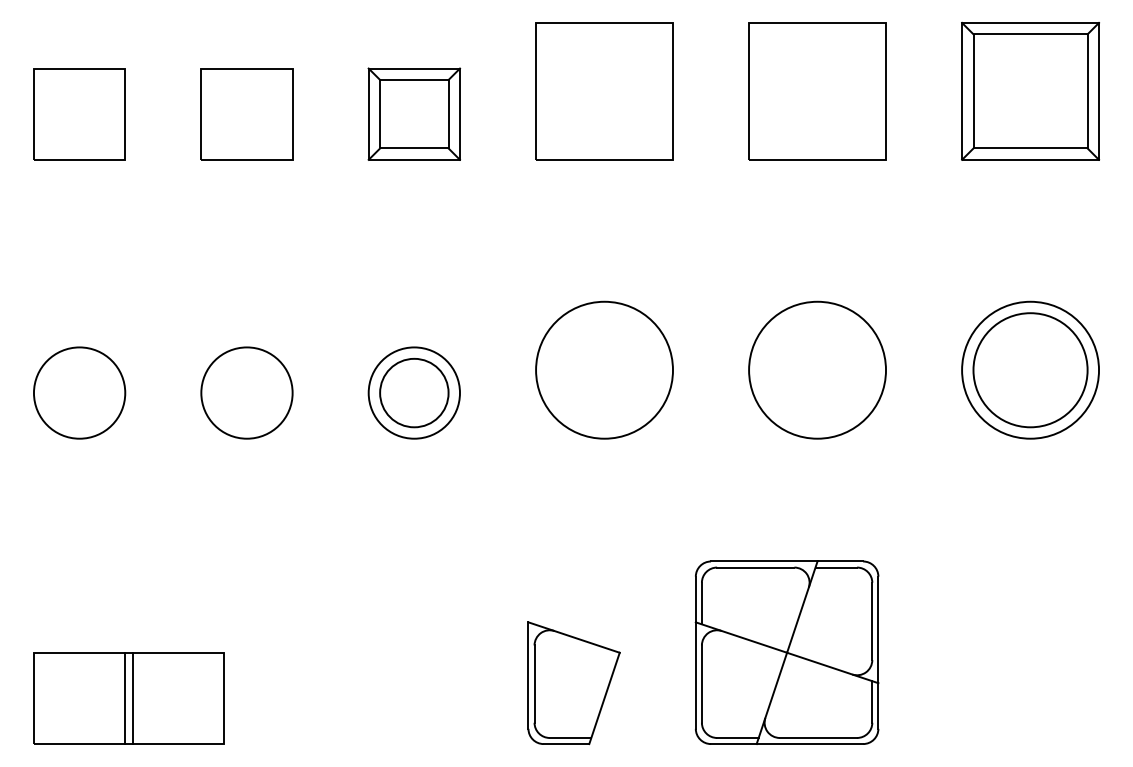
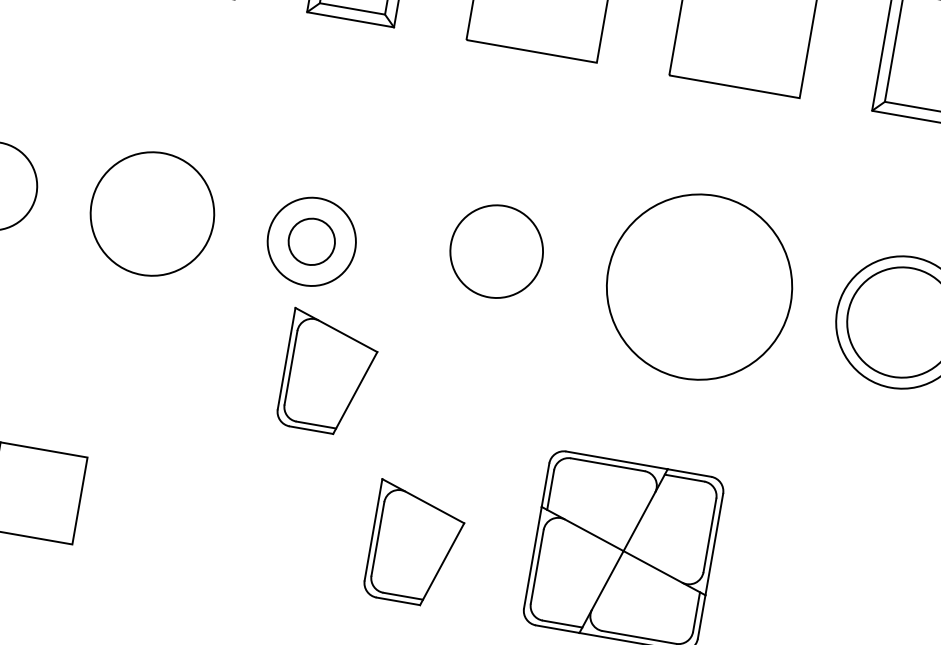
circle: (604, 369) -> (496, 251), size x0.7
circle: (817, 369) -> (699, 286), size x1.4
circle: (246, 392) -> (152, 213), size x1.4
circle: (414, 392) -> (312, 241), size x0.7
part: (454, 524) -> (328, 373), added

